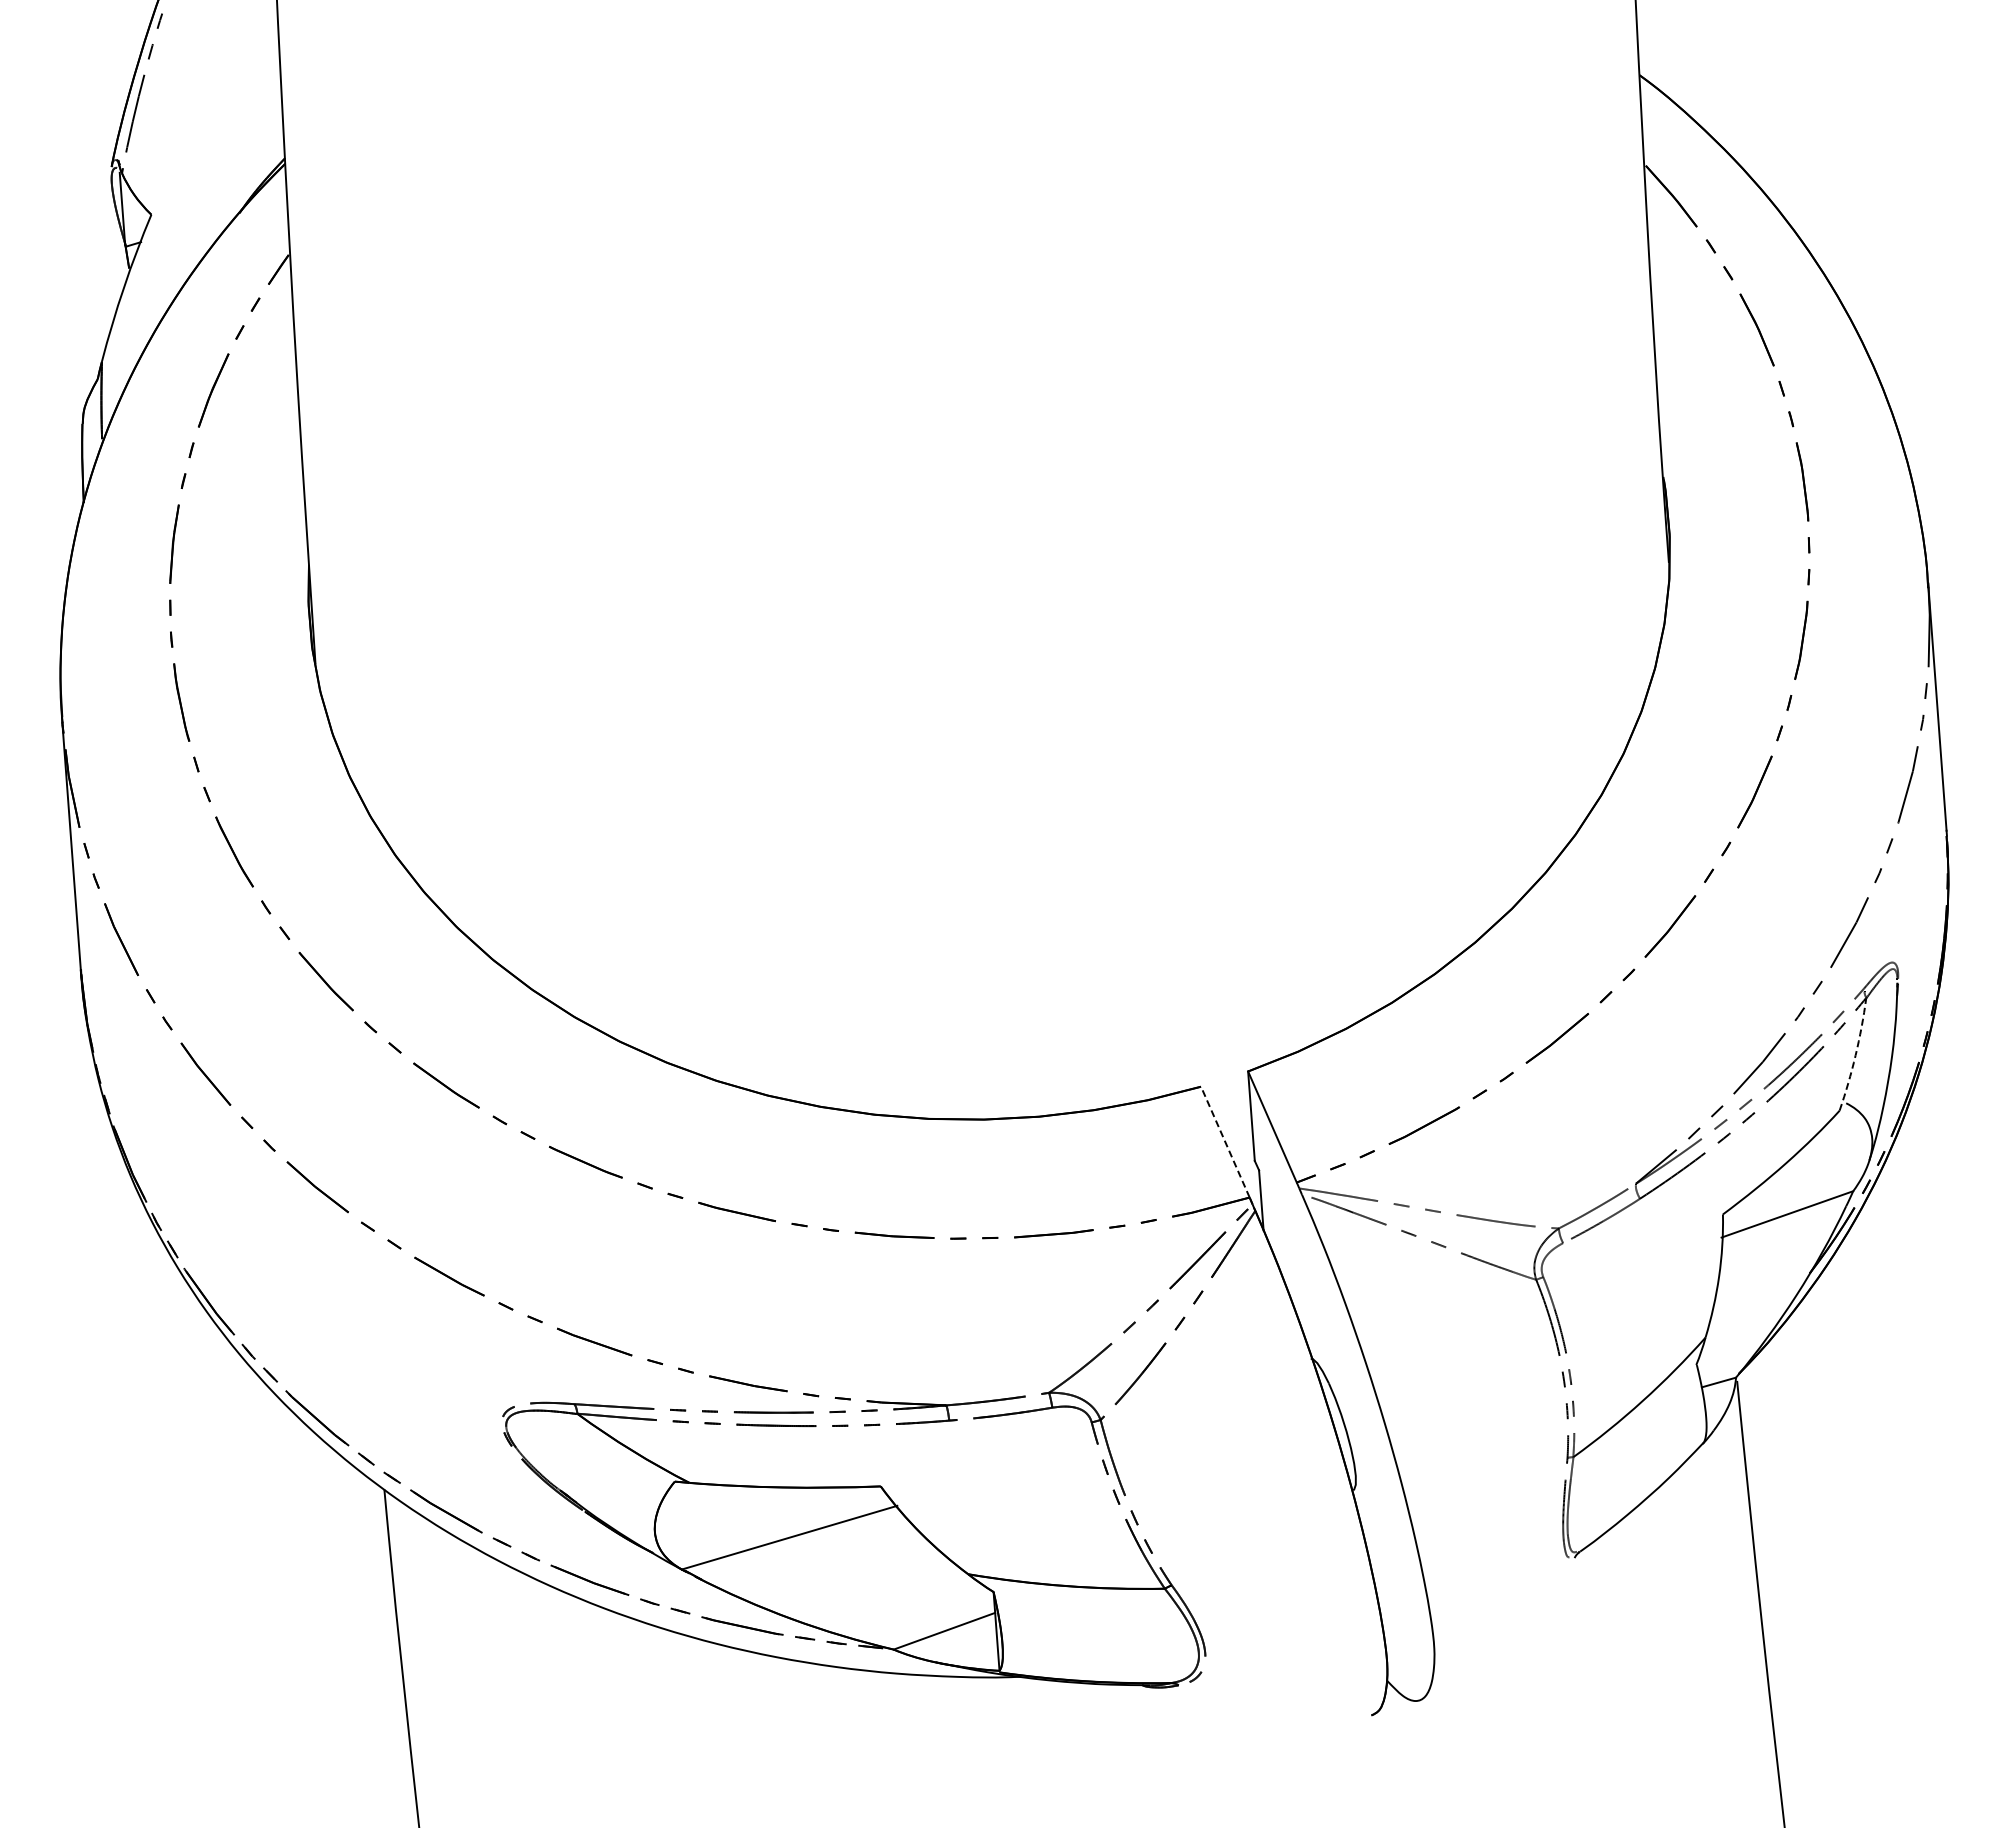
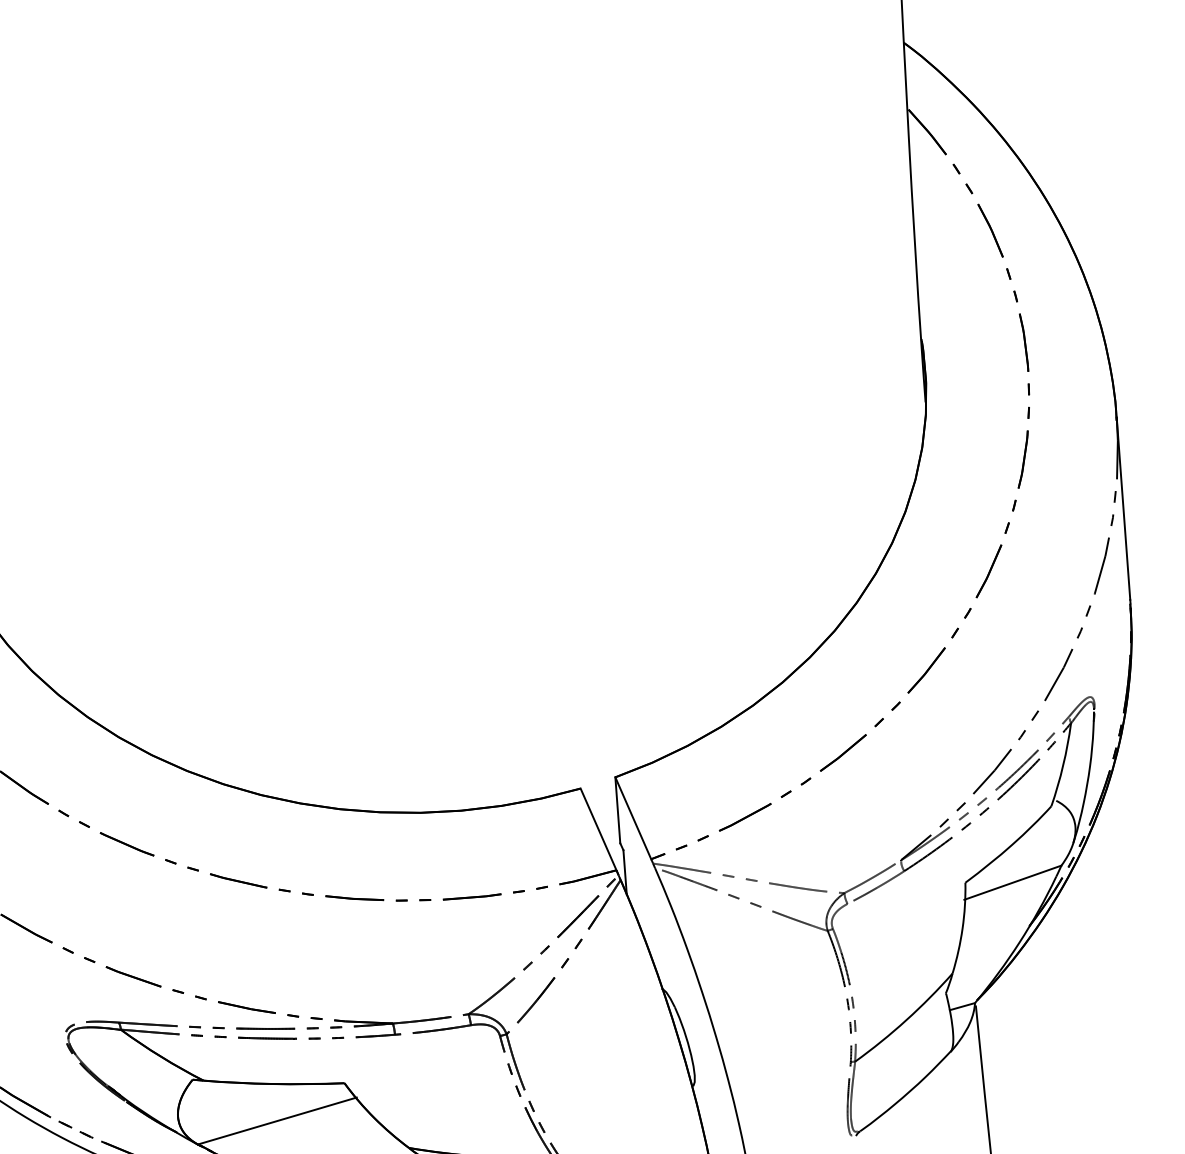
arc: (1855, 1055) -> (1063, 765), dashed -> solid
line: (1225, 1142) -> (598, 829), dashed -> solid

